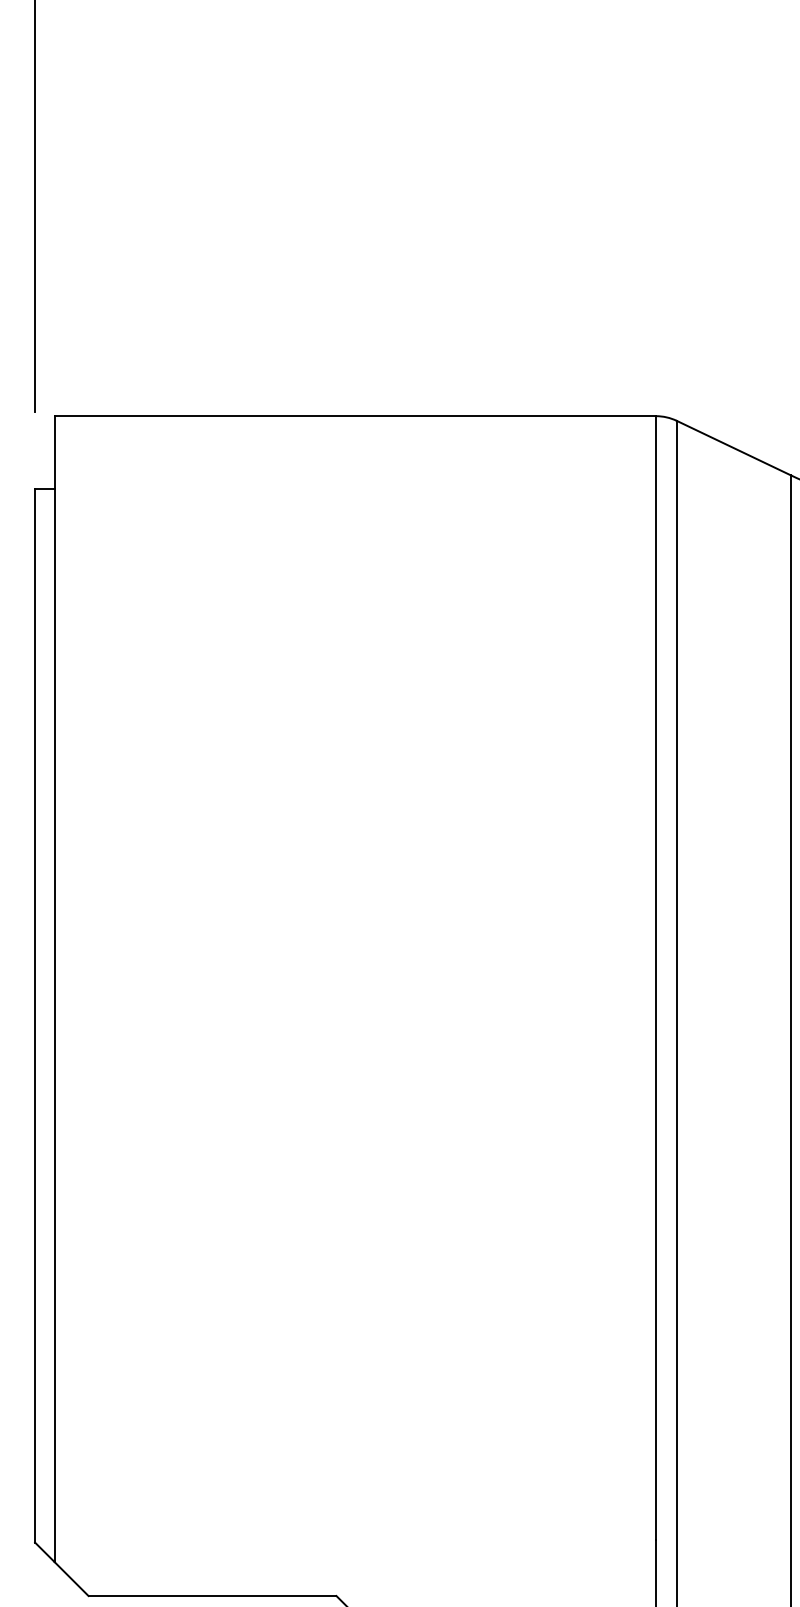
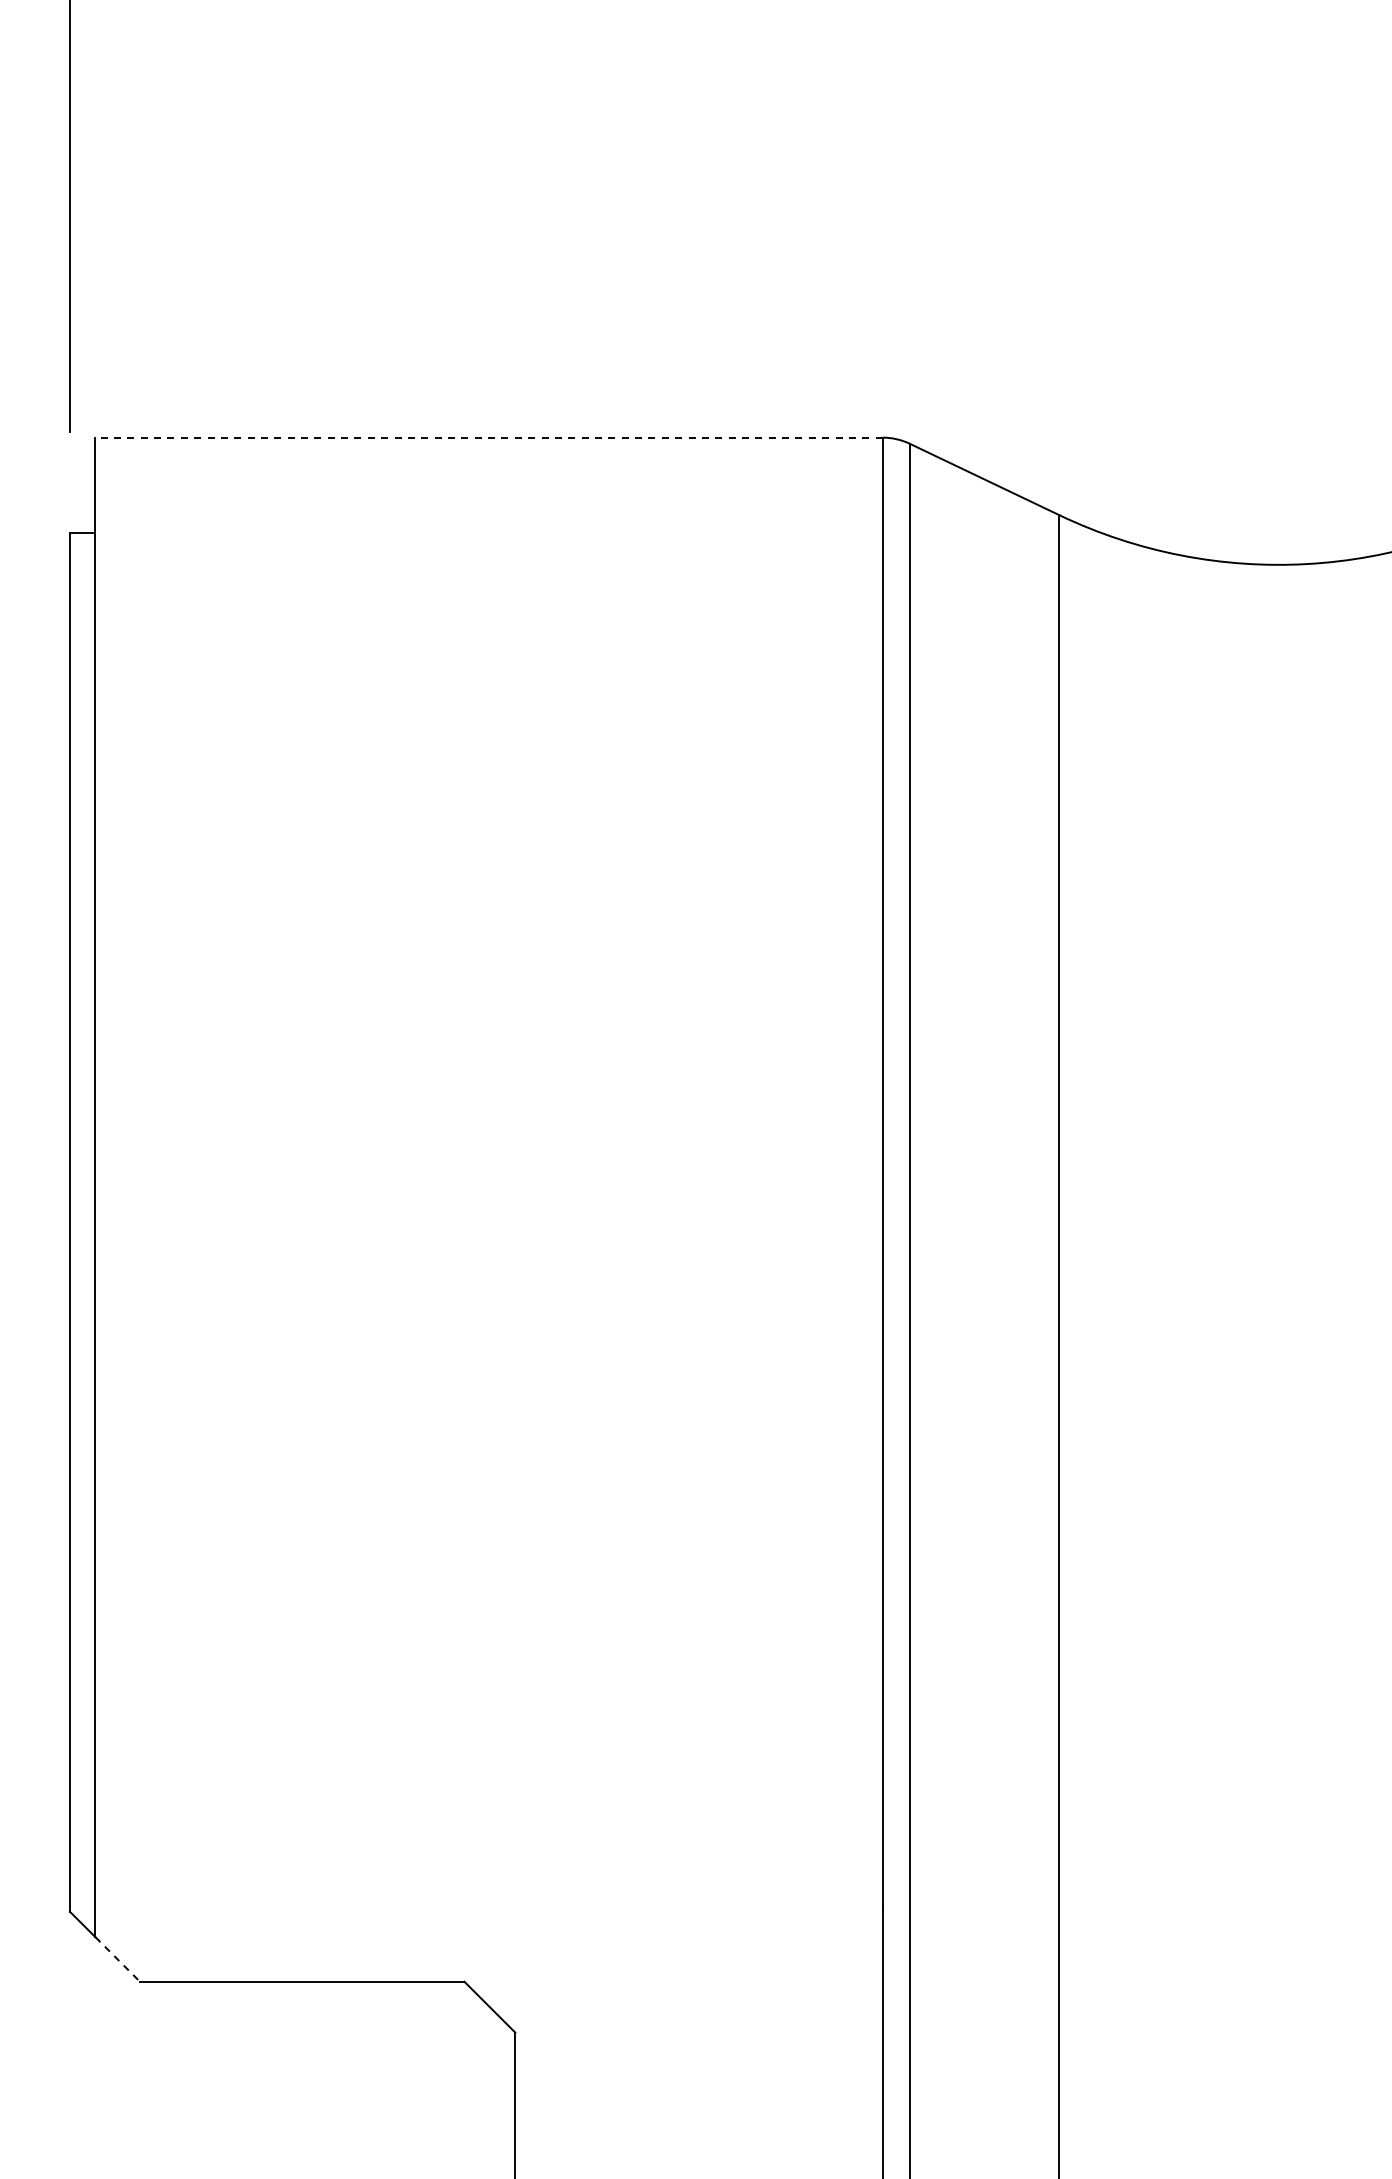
line: (355, 416) -> (489, 437), solid -> dashed
line: (72, 1579) -> (118, 1959), solid -> dashed

